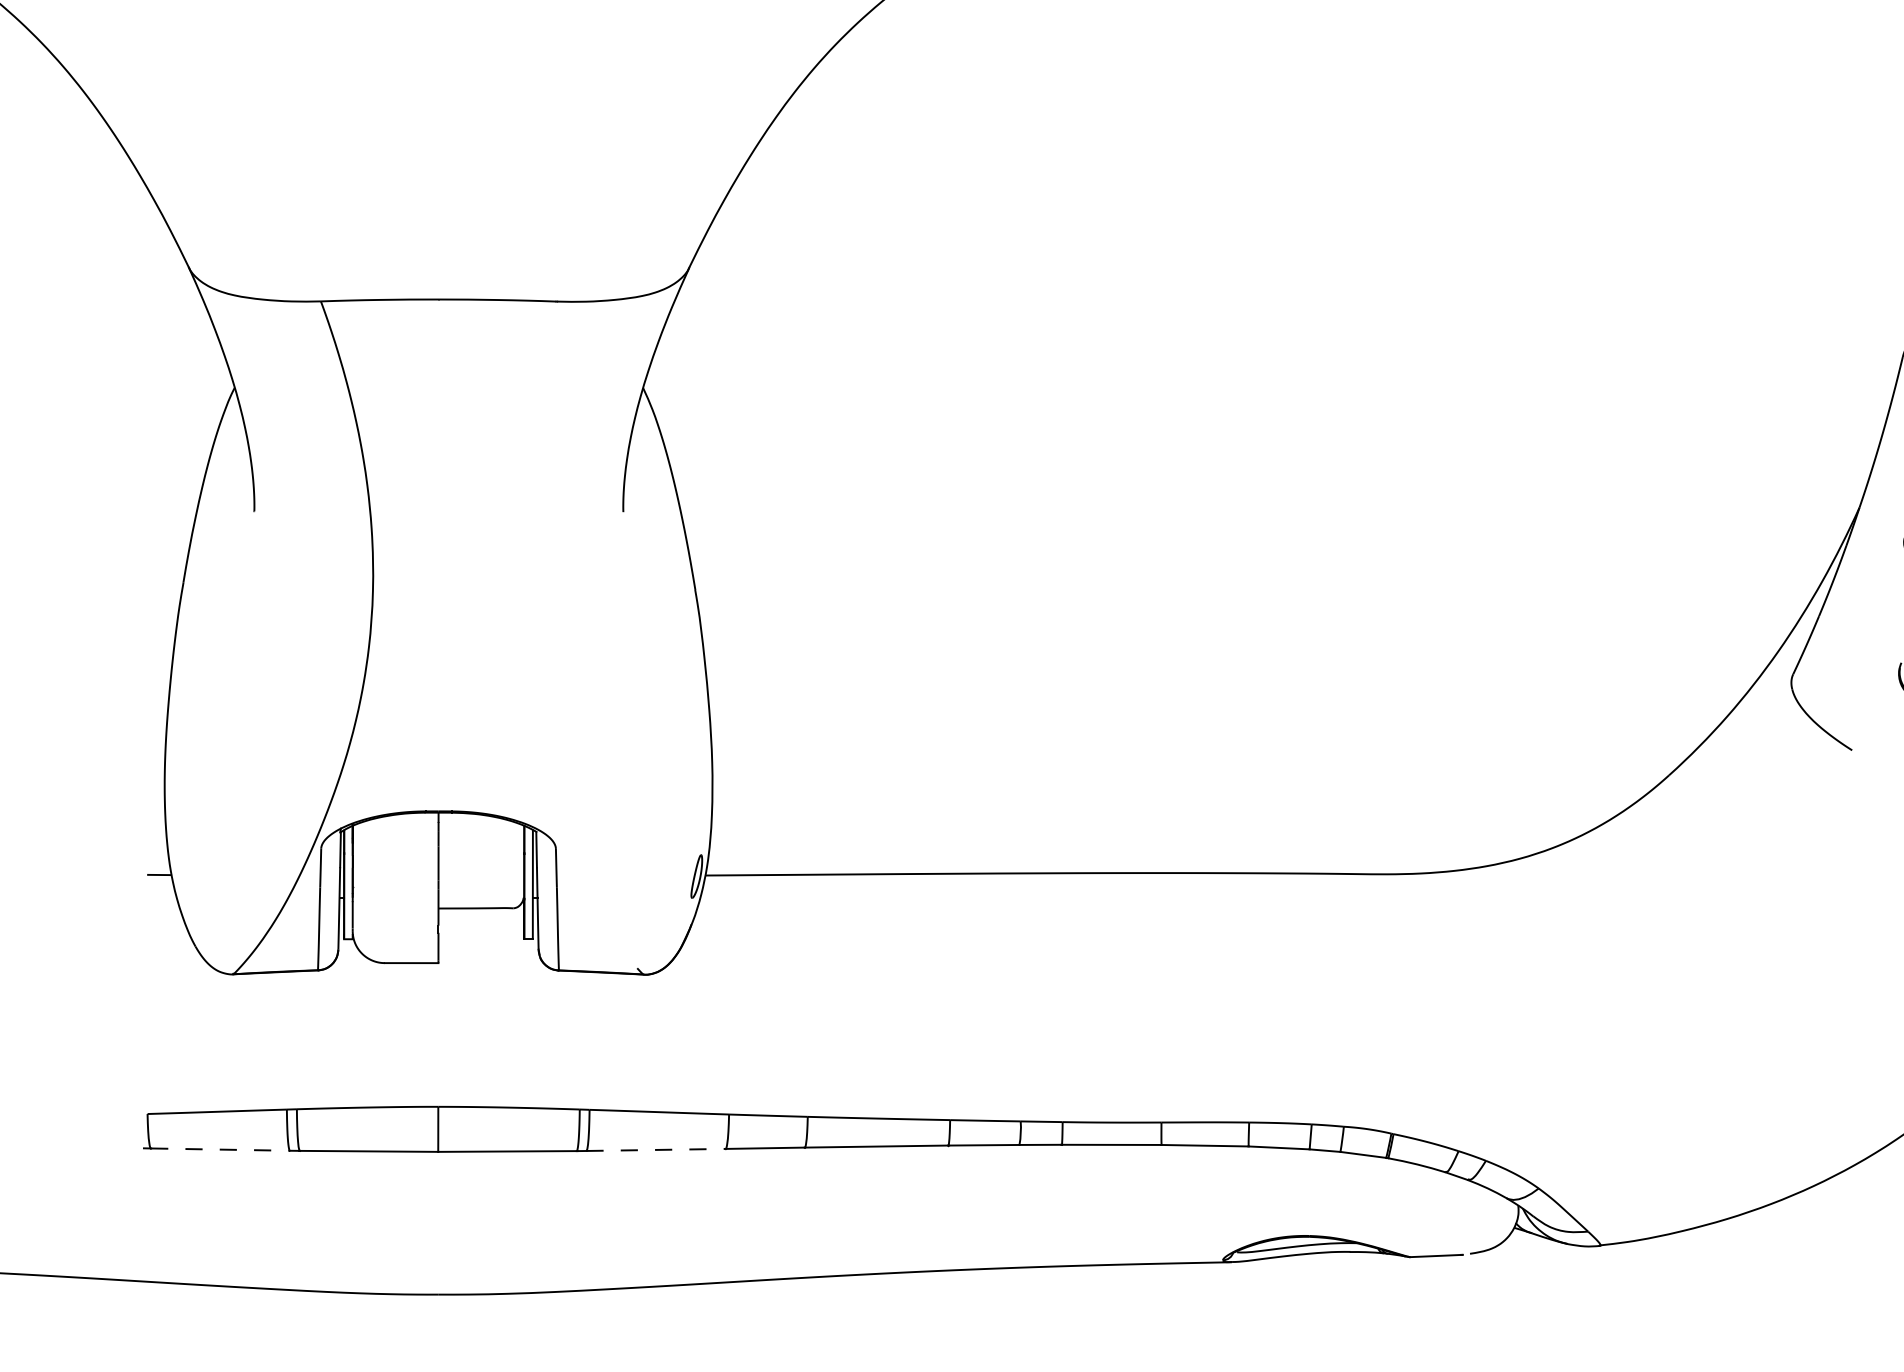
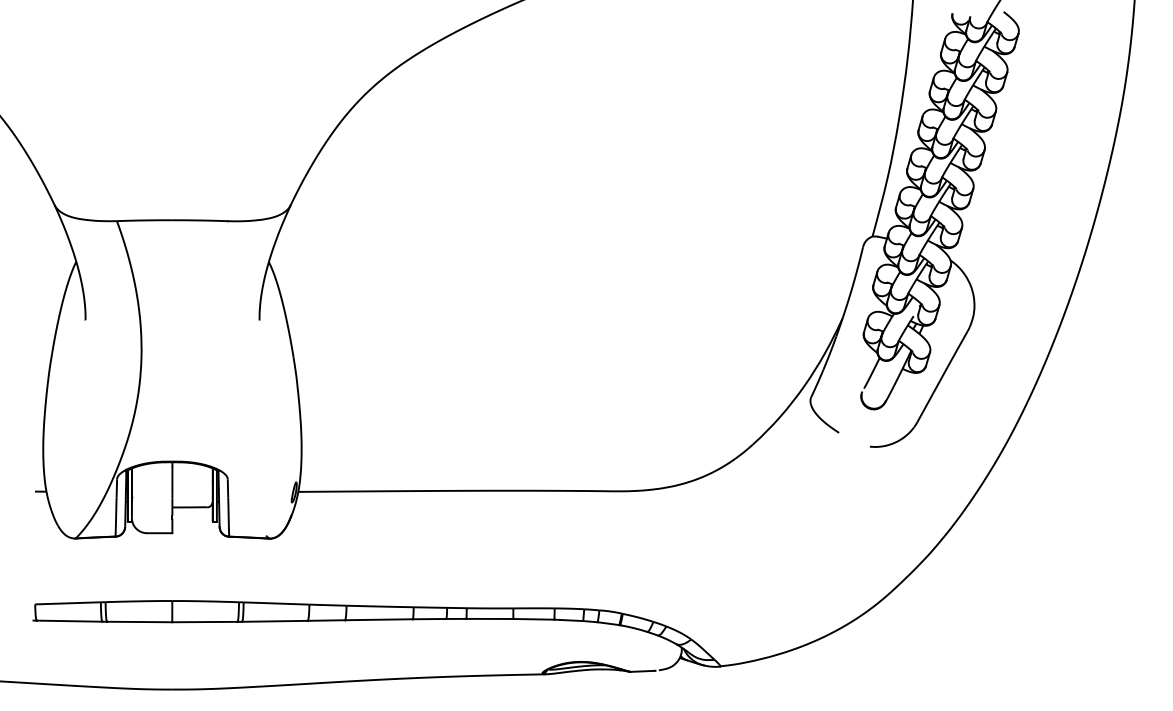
line: (220, 1150) -> (69, 621), dashed -> solid
line: (657, 1150) -> (275, 621), dashed -> solid

